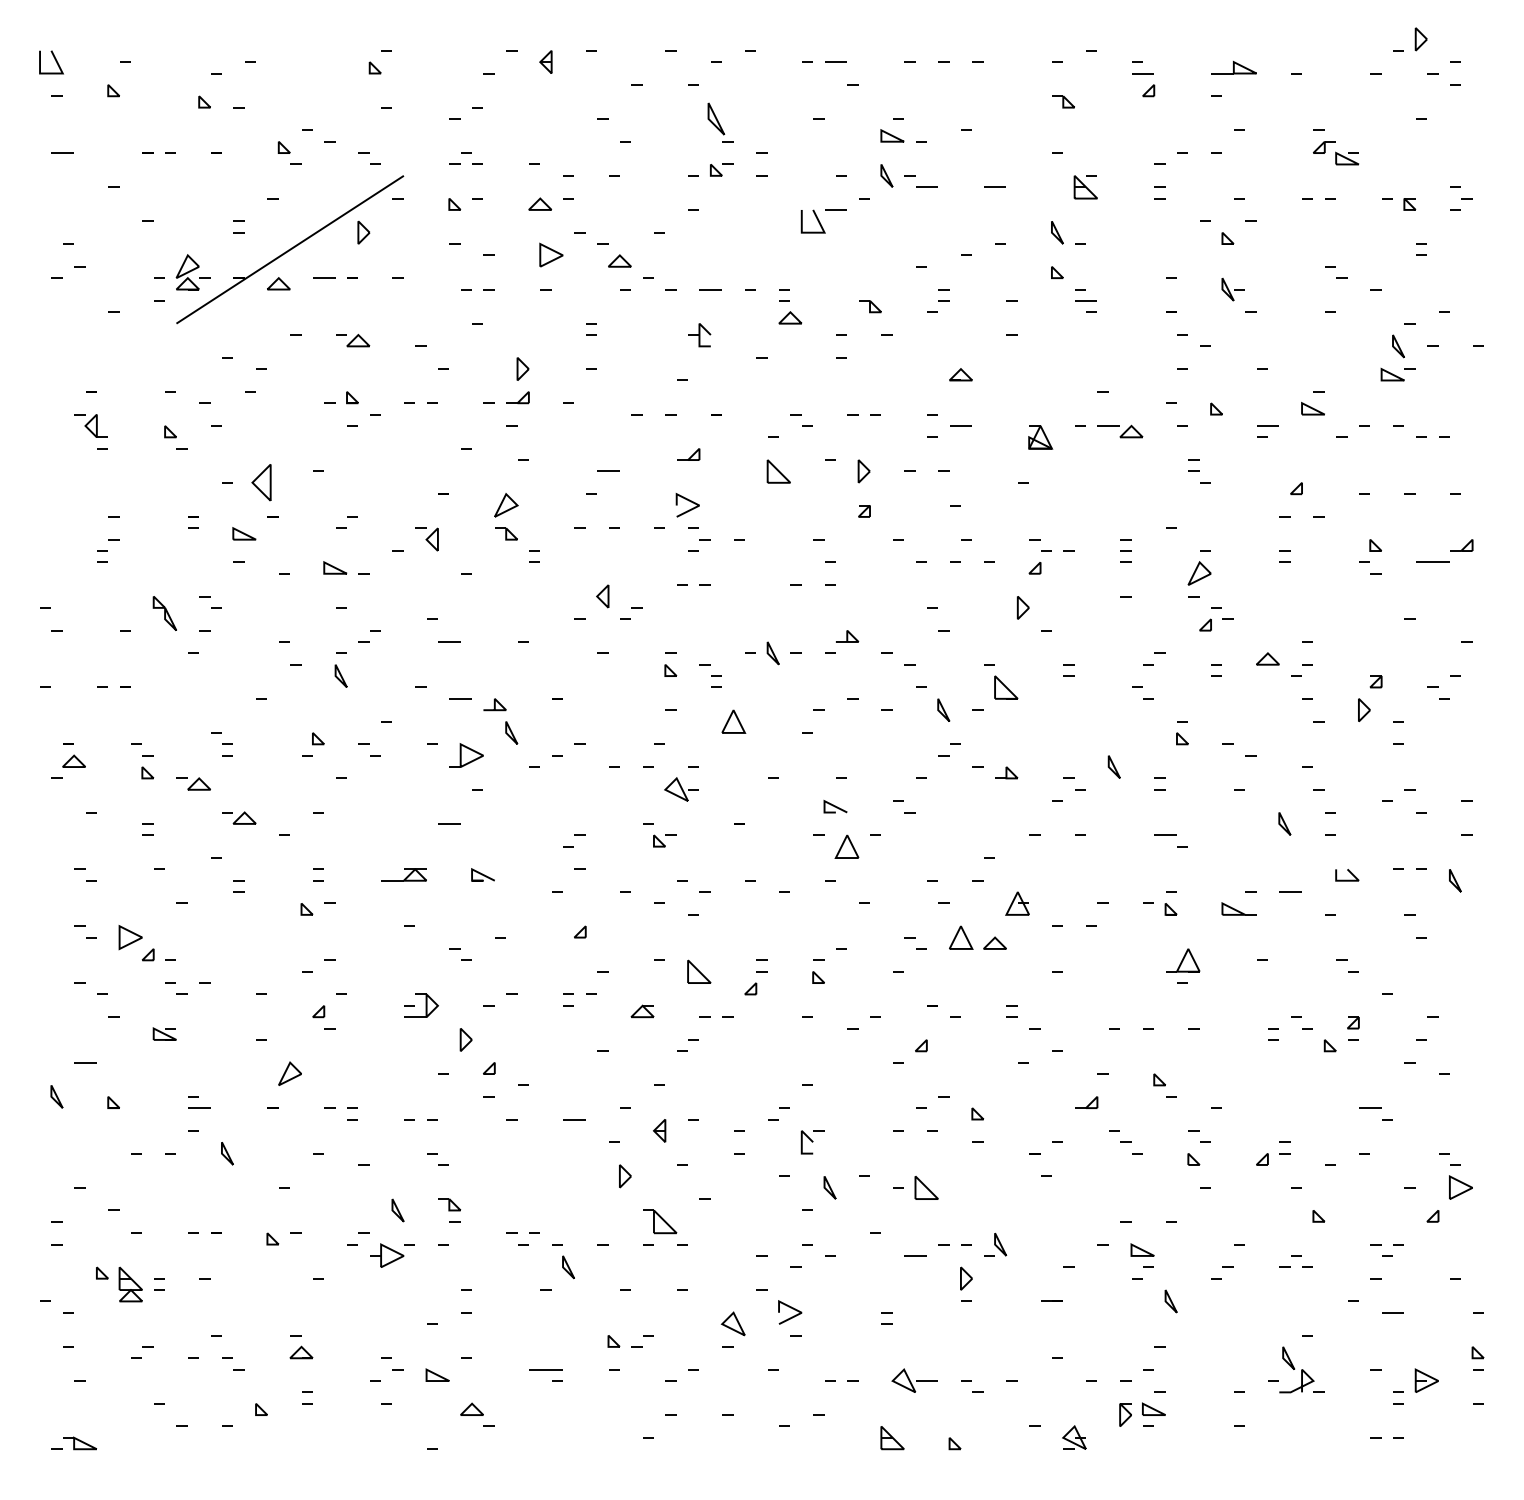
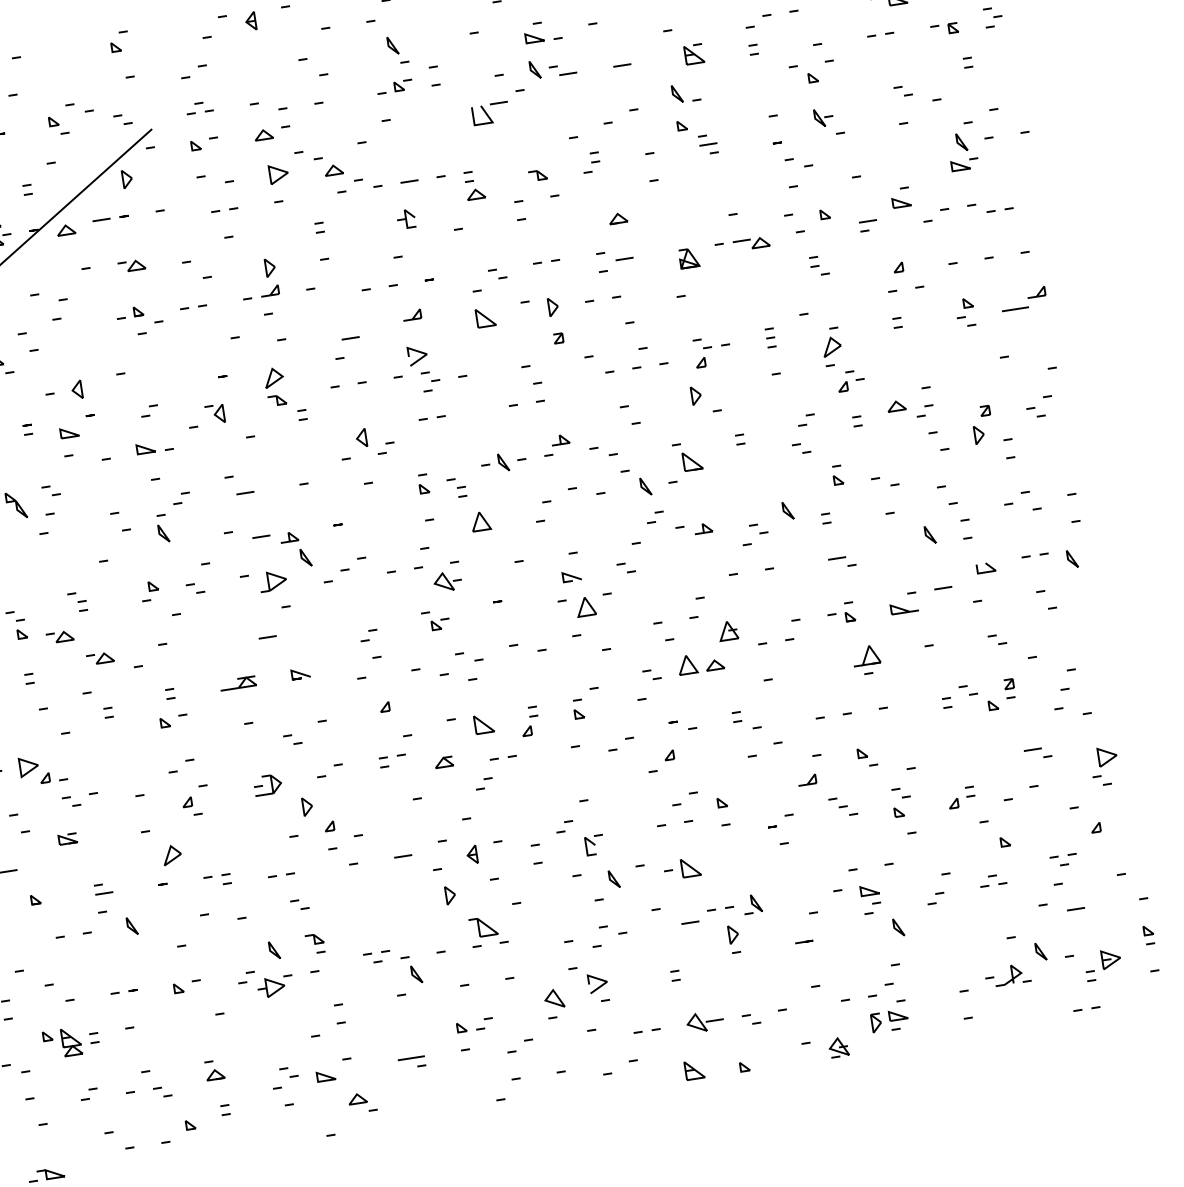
part: (716, 118) -> (393, 45), size x0.71
part: (261, 482) -> (76, 389), size x0.62
part: (1460, 1187) -> (1107, 756), moved
part: (1288, 1357) -> (1040, 950), moved

